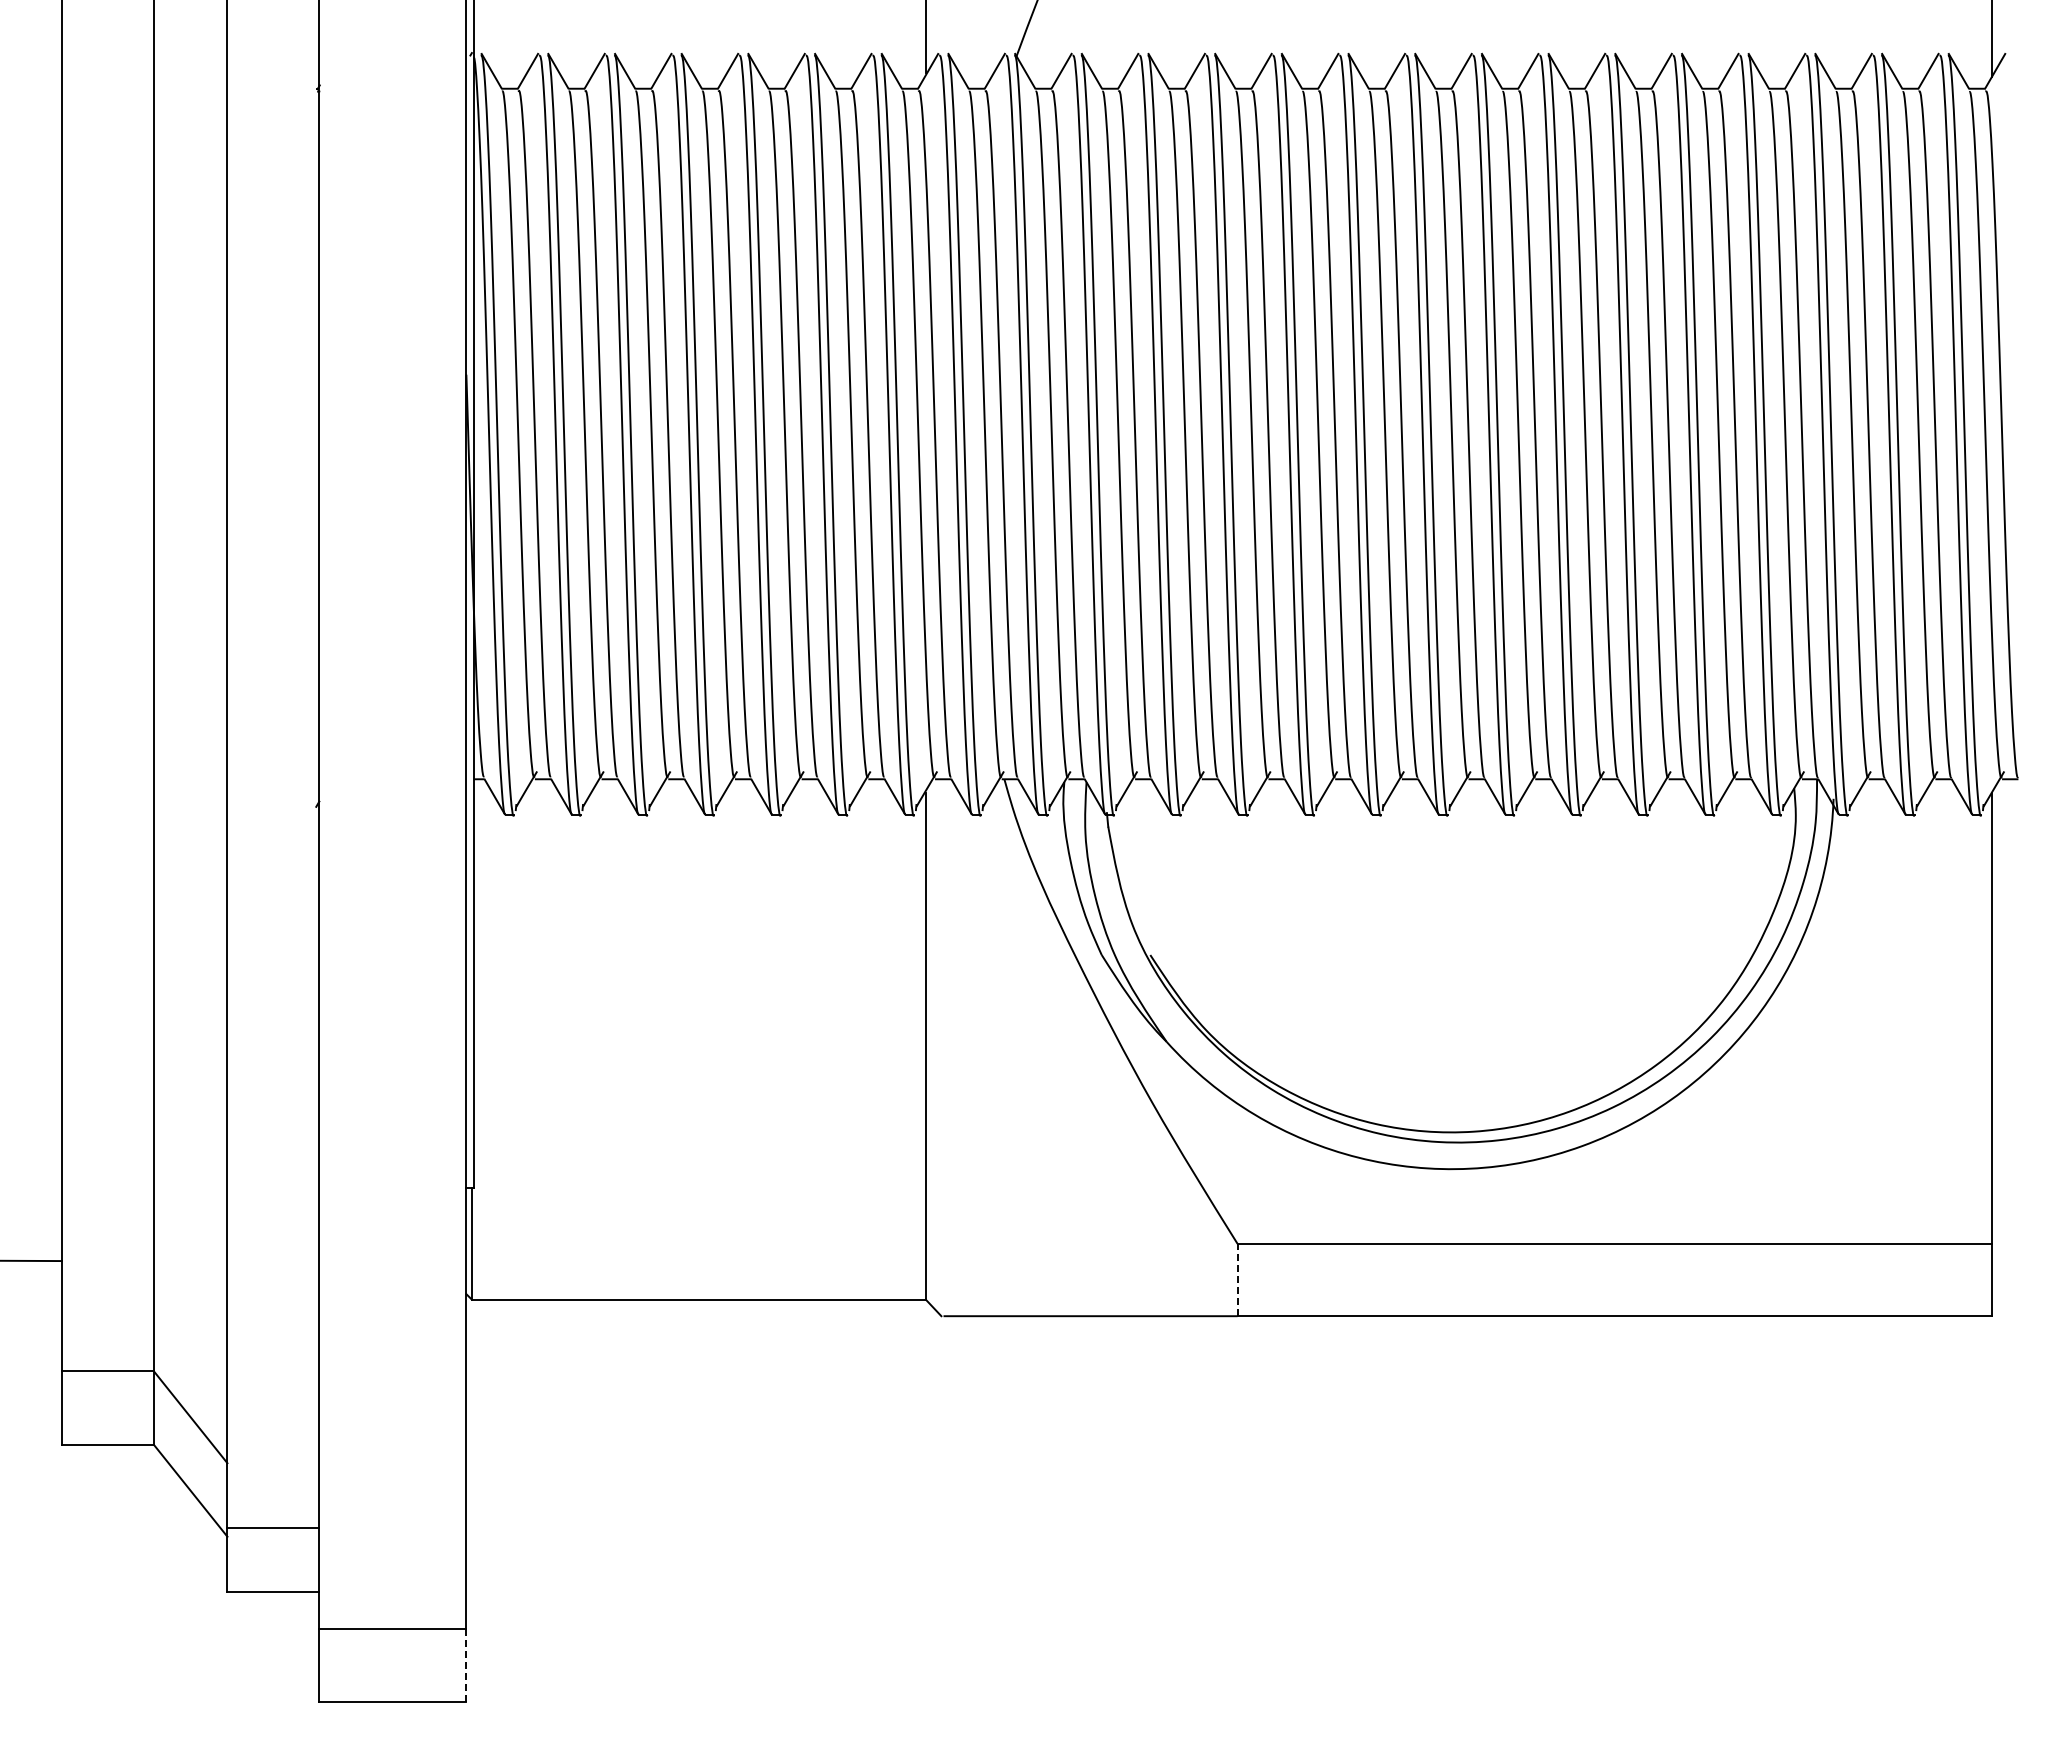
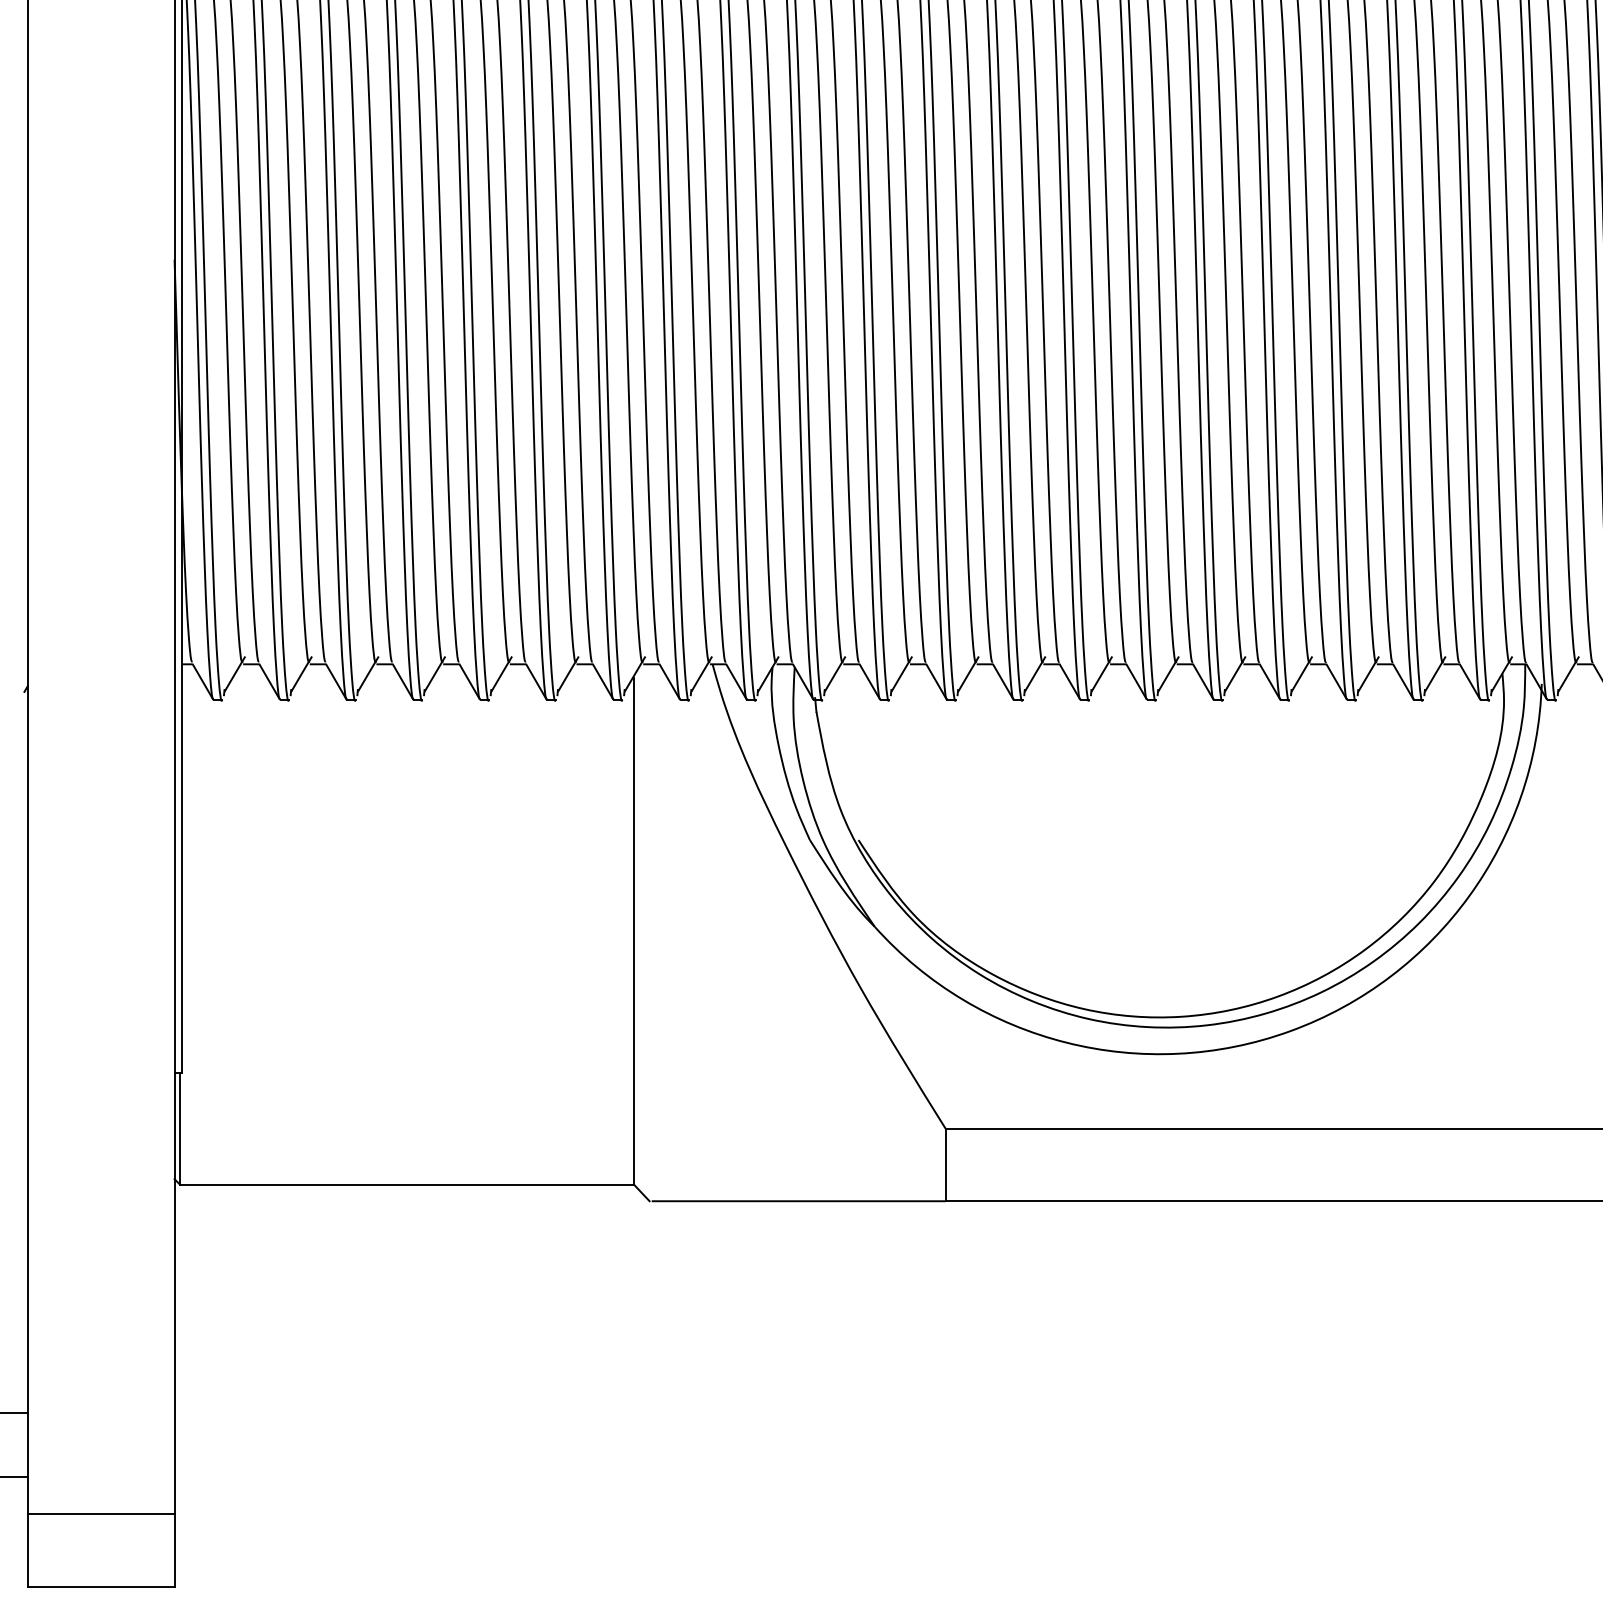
line: (1237, 1279) -> (945, 1164), dashed -> solid
line: (466, 1665) -> (174, 1550), dashed -> solid

